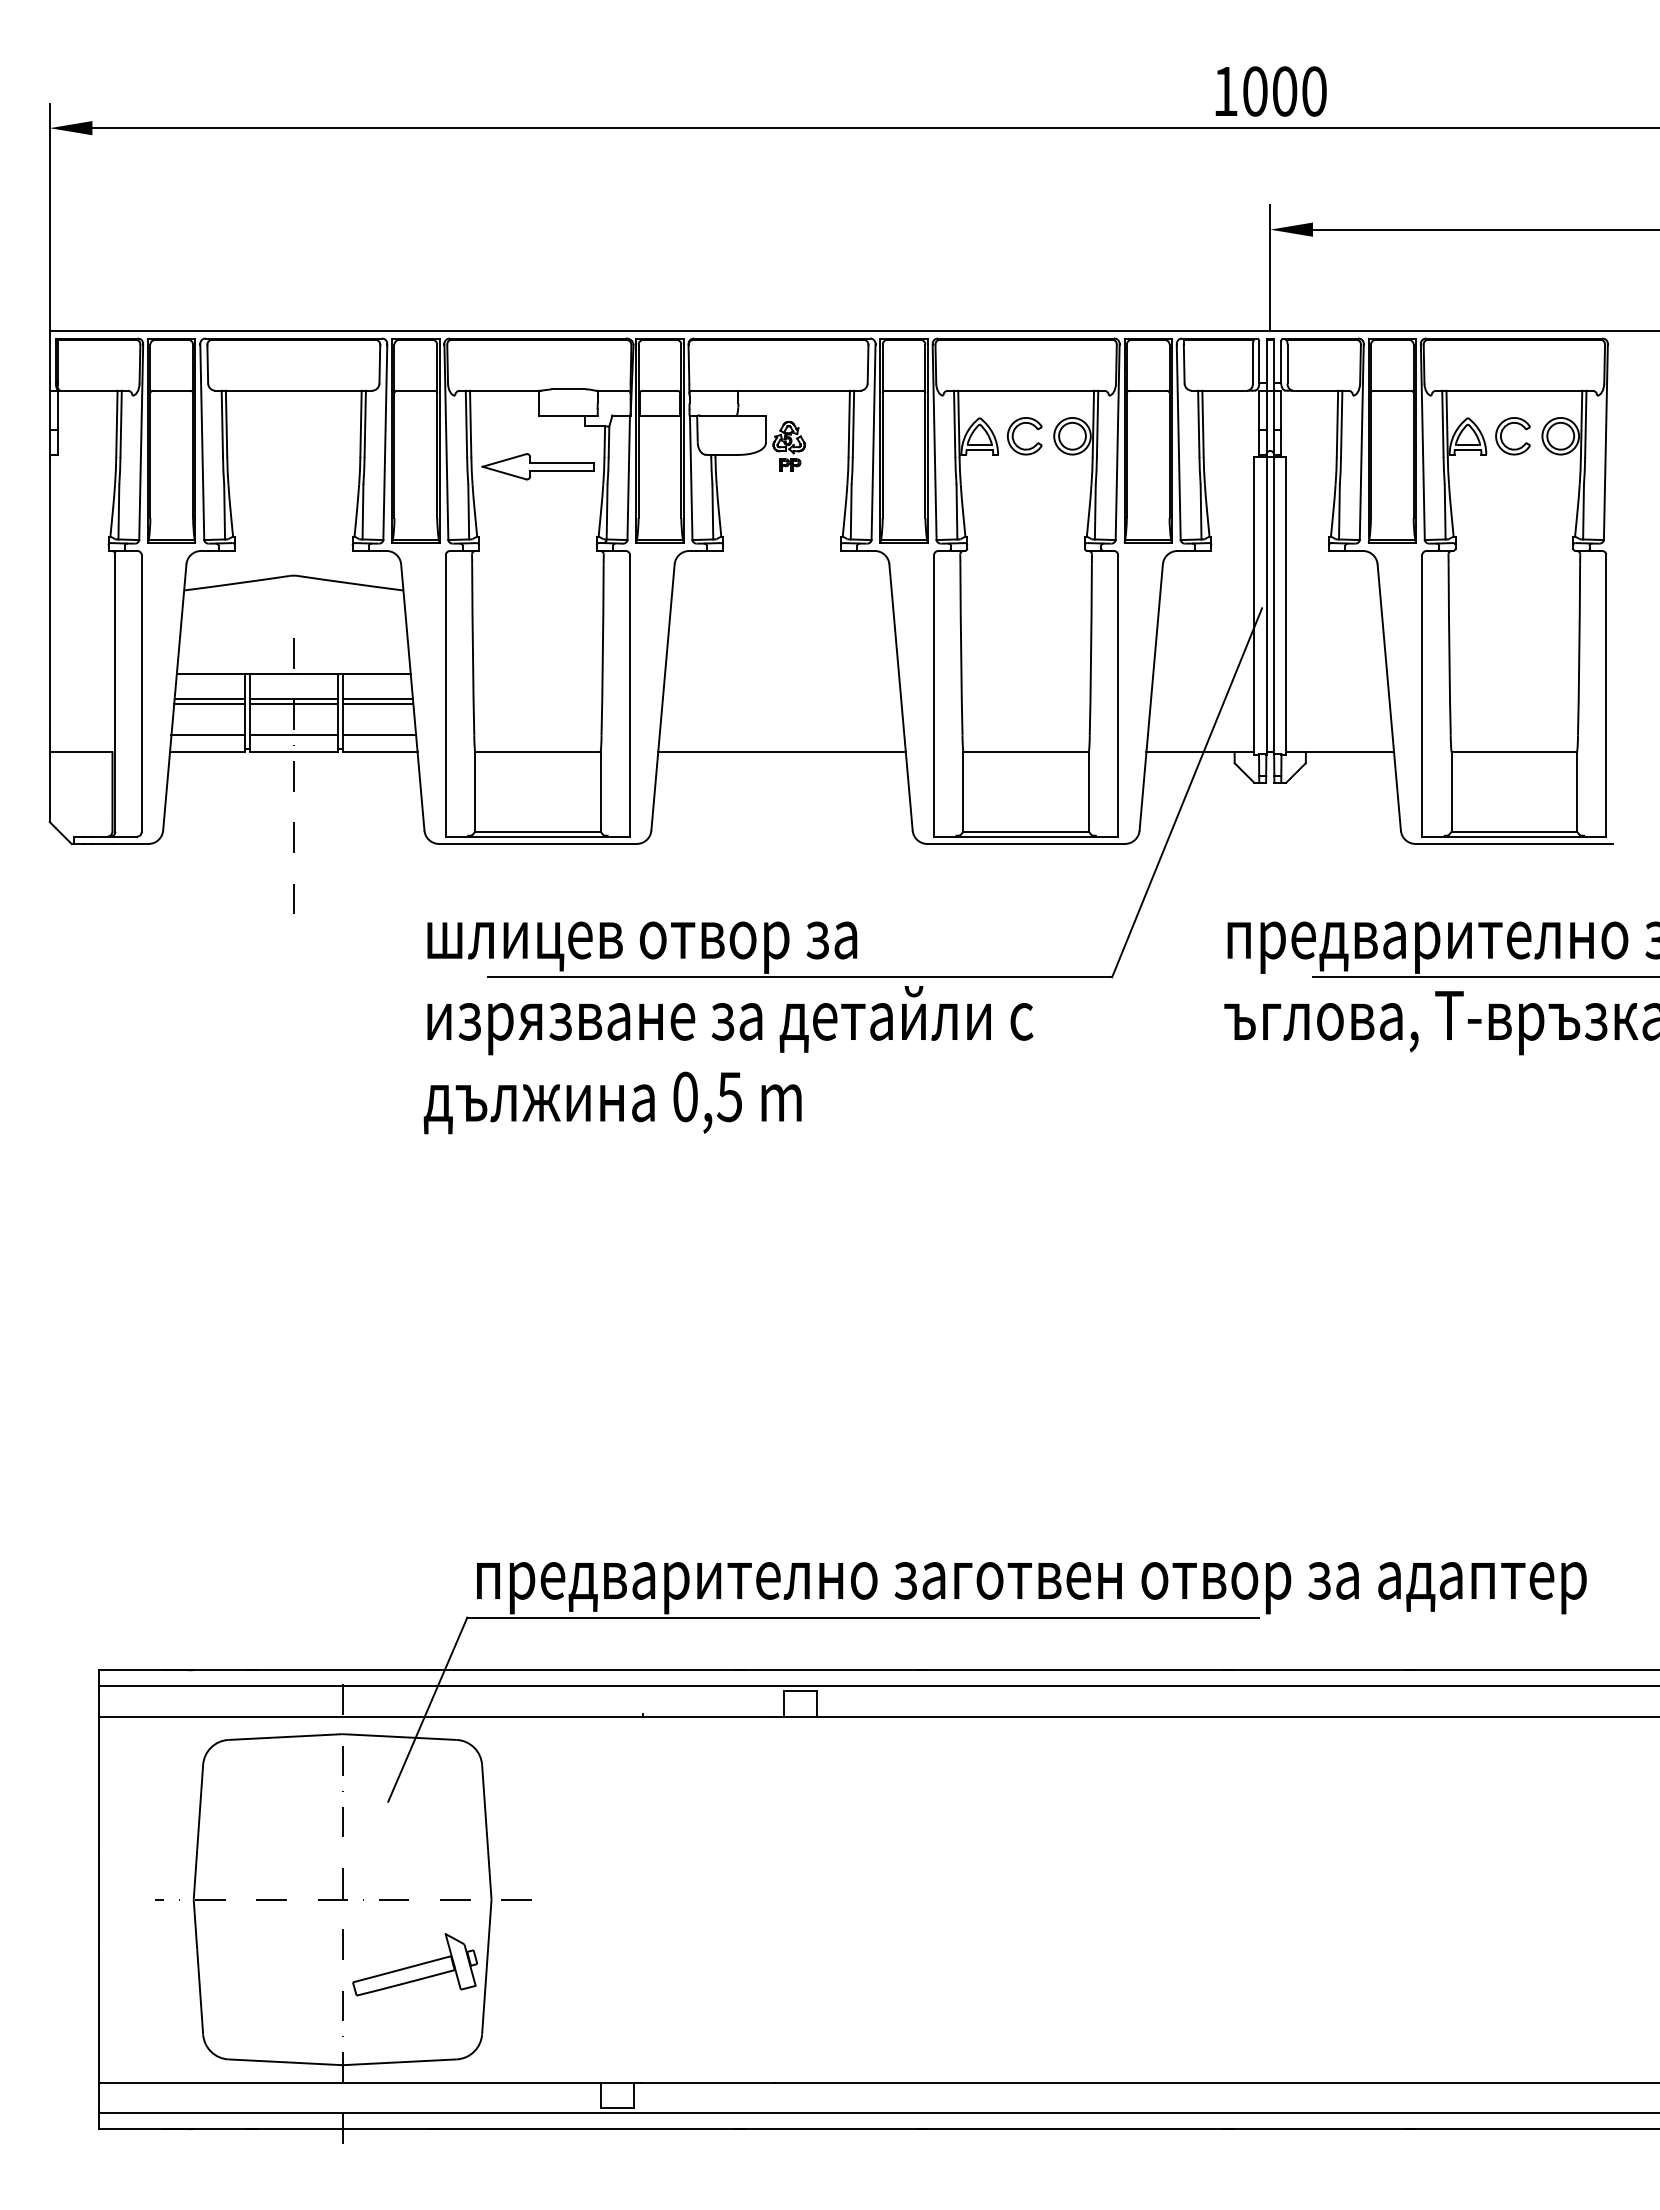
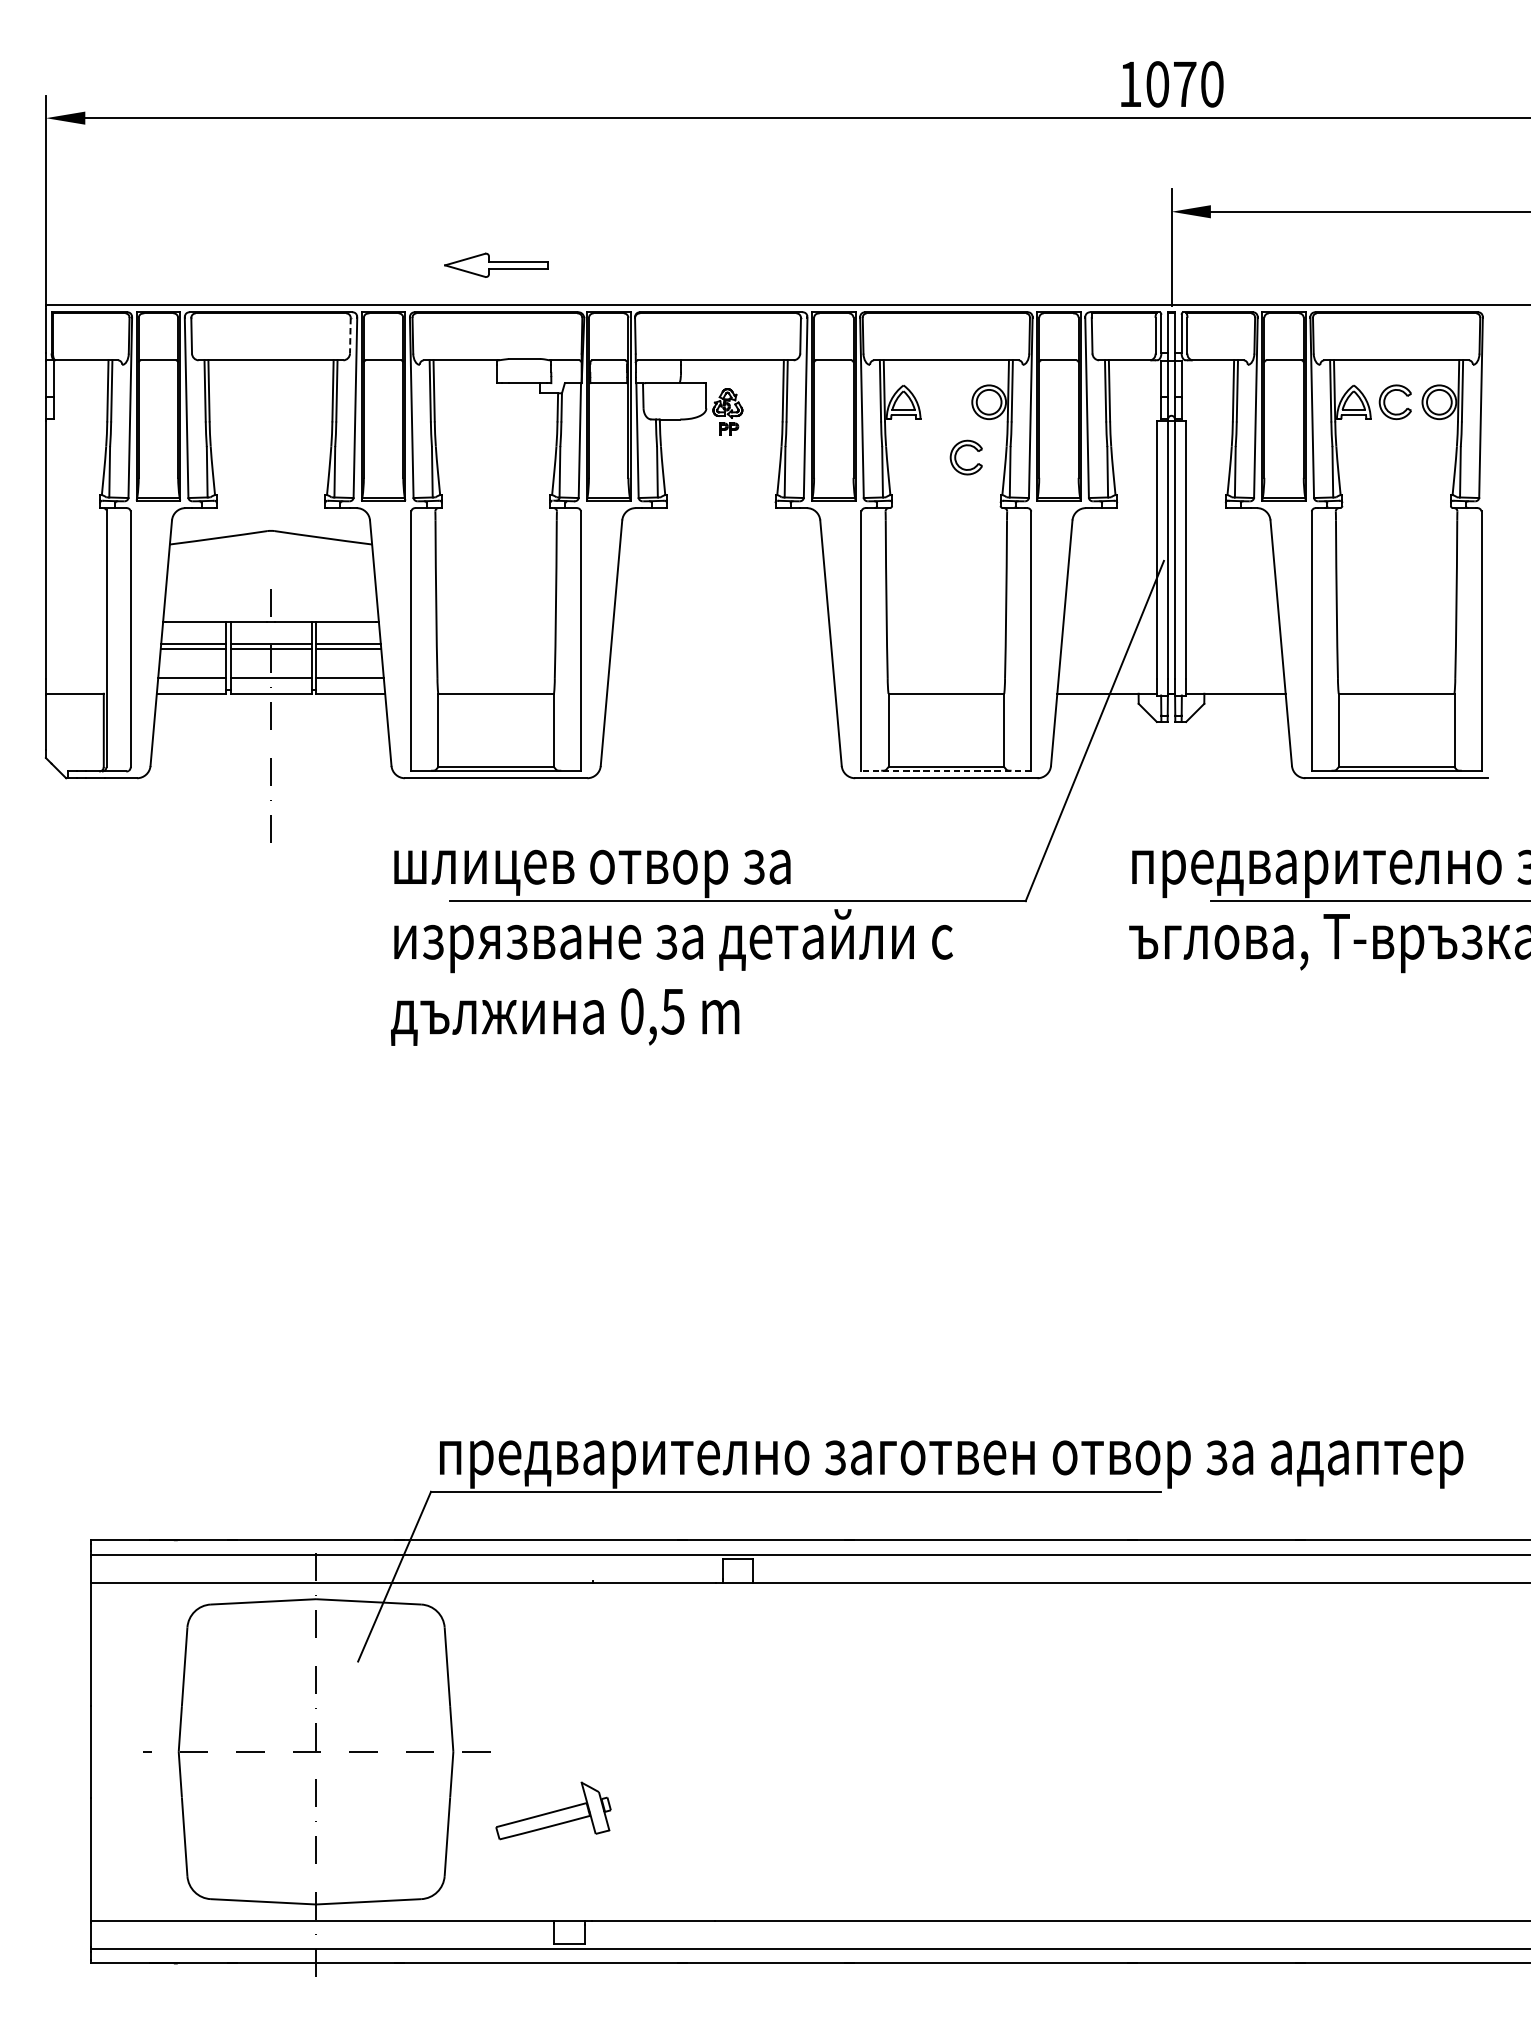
text: (1284, 91) -> (1184, 84), 1000 -> 1070
line: (379, 364) -> (350, 336), solid -> dashed
part: (1014, 439) -> (956, 460), moved
part: (537, 466) -> (495, 265), moved
line: (781, 752) -> (720, 693), removed
line: (1025, 836) -> (945, 771), solid -> dashed
part: (415, 1964) -> (553, 1810), moved

